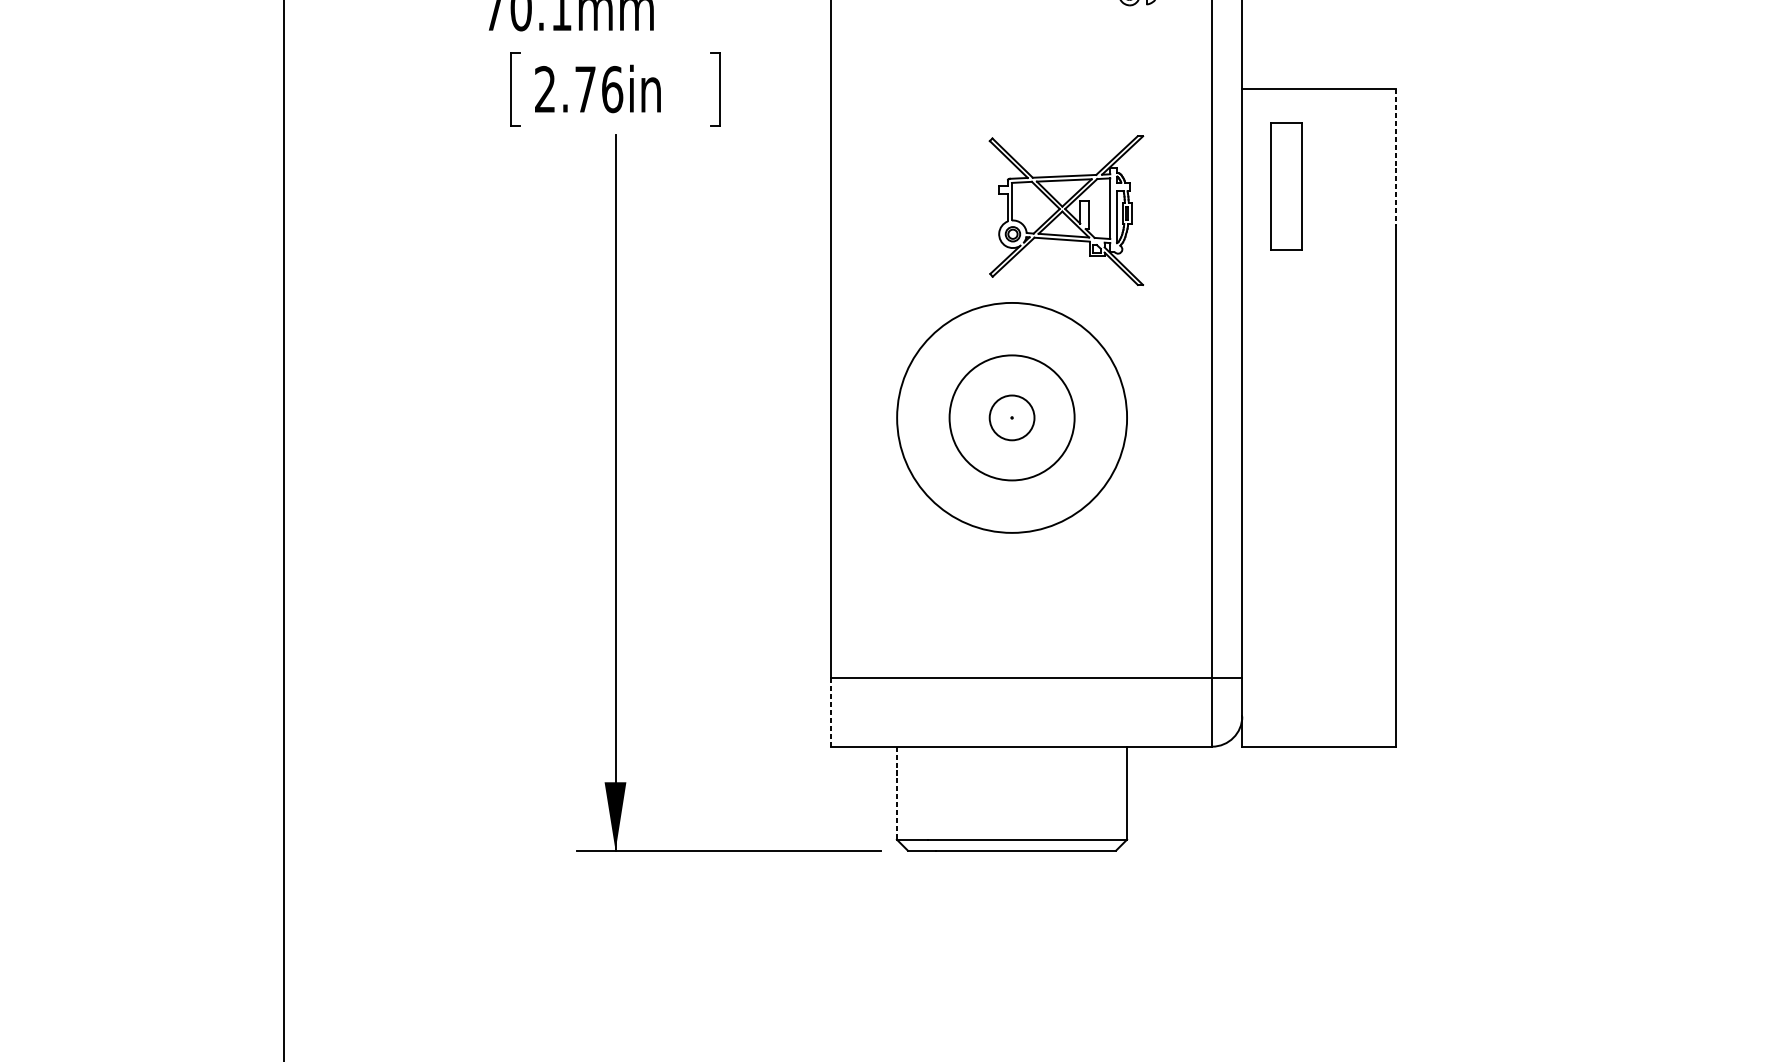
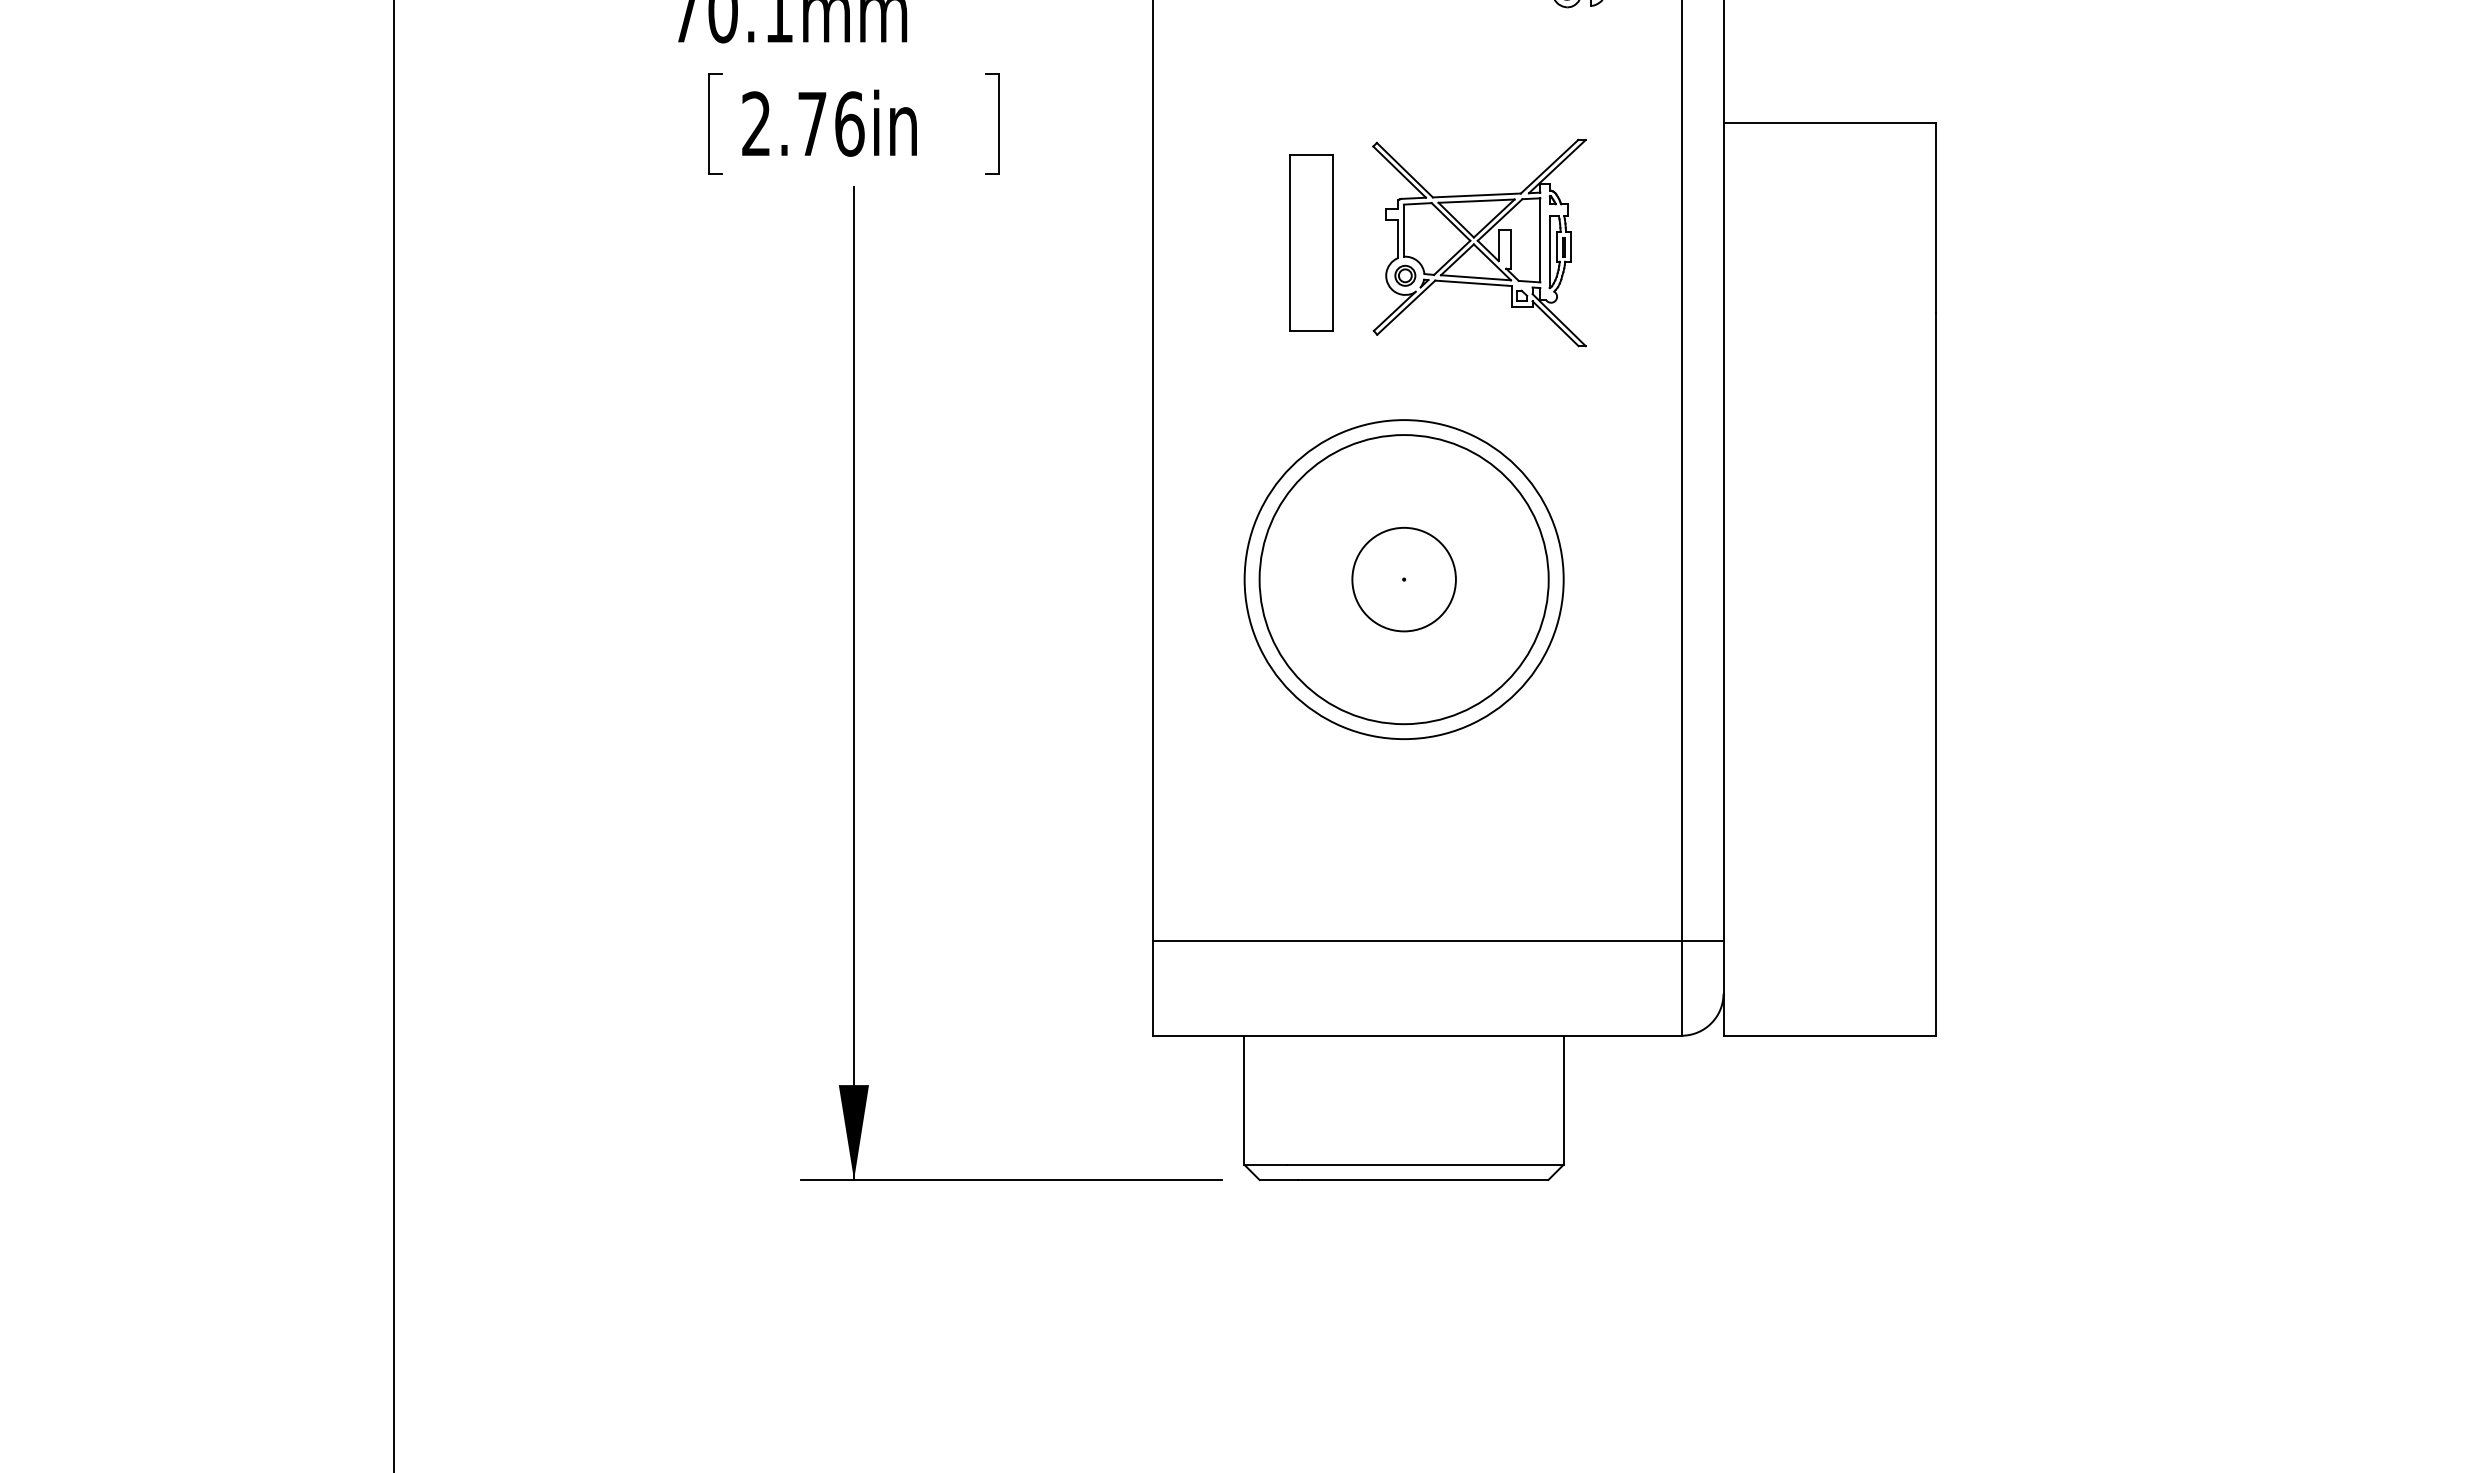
line: (1395, 157) -> (1936, 218), dashed -> solid
part: (1286, 186) -> (1311, 242), moved
part: (1066, 210) -> (1479, 242), moved
circle: (1011, 417) -> (1403, 579), size x1.67
circle: (1011, 417) -> (1403, 579), size x1.67
line: (831, 712) -> (1153, 988), dashed -> solid
line: (897, 793) -> (1244, 1100), dashed -> solid

